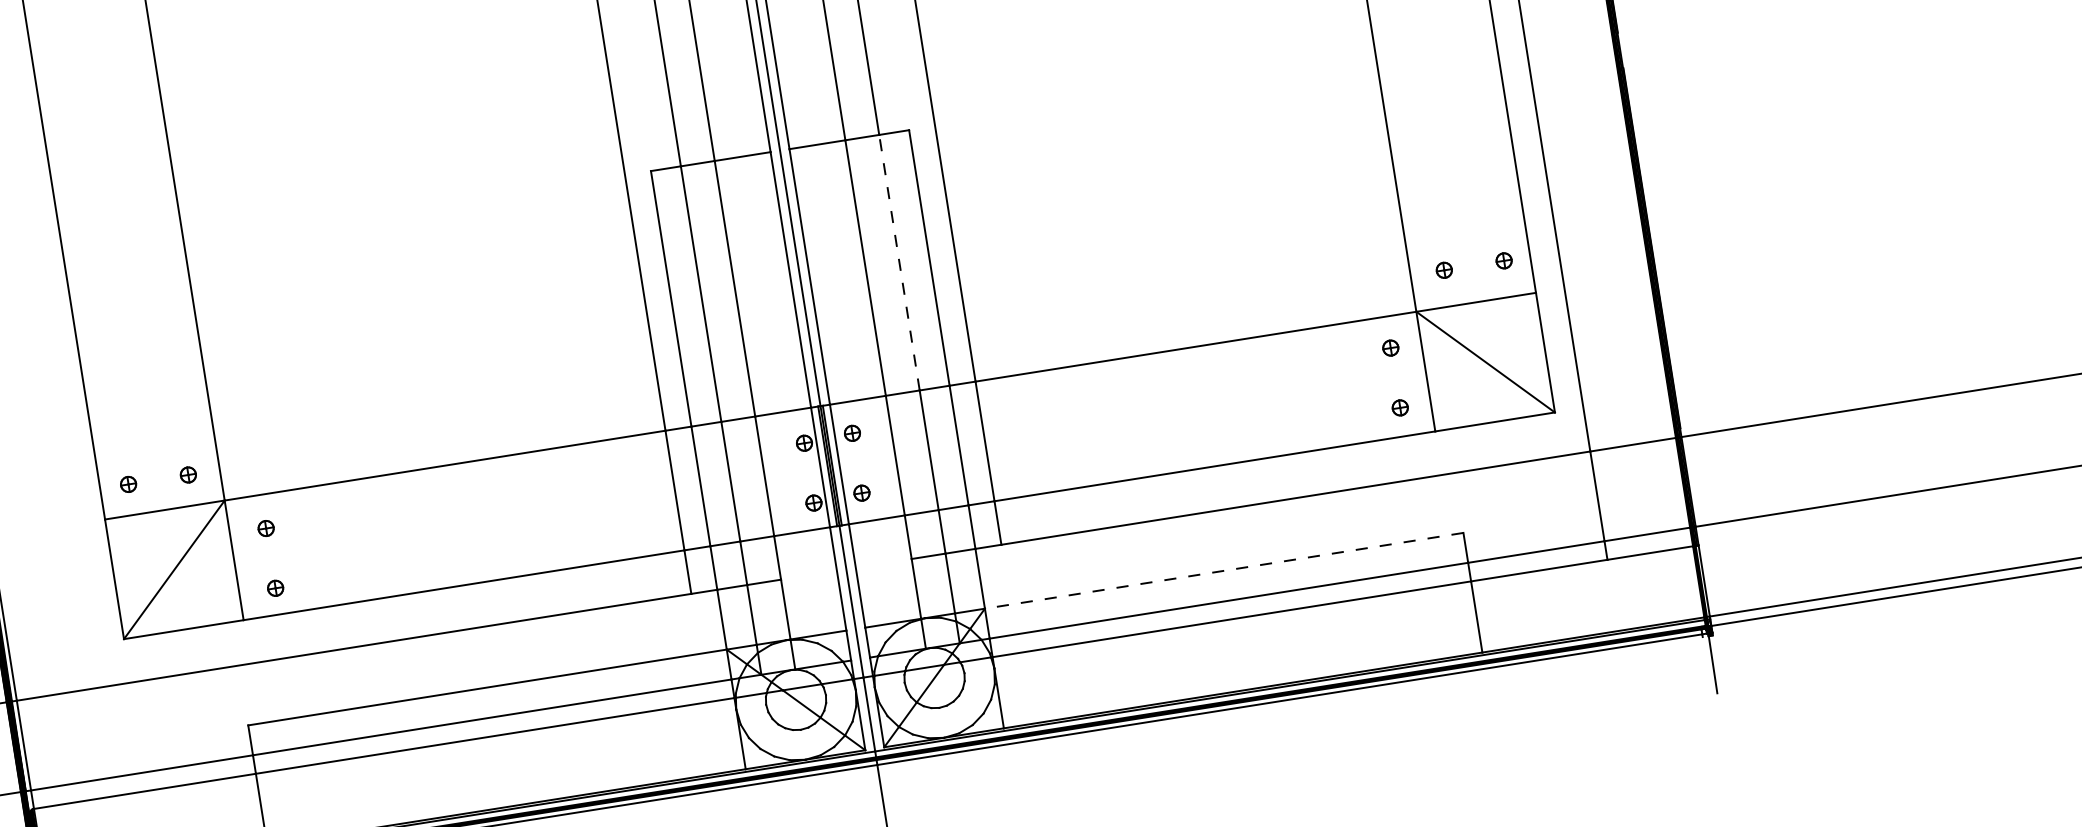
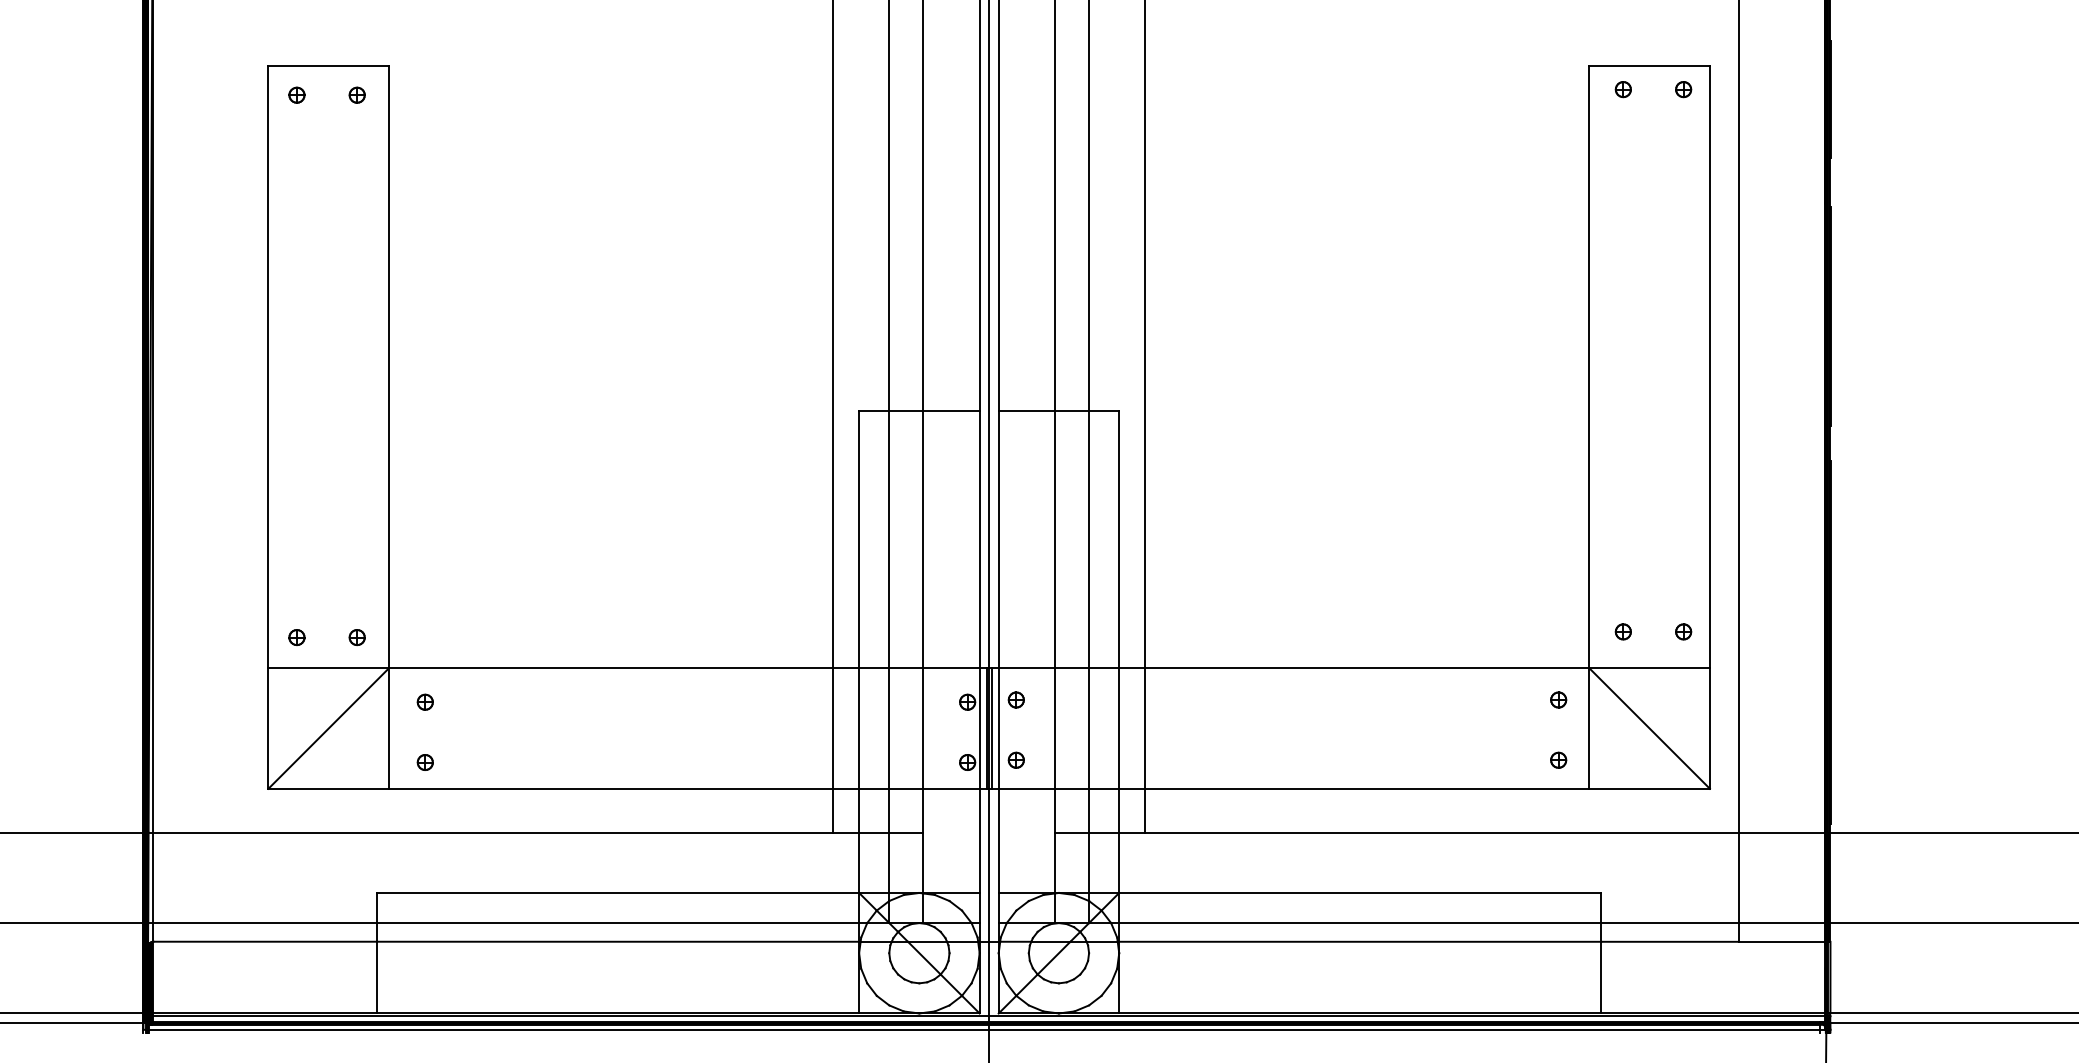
line: (899, 262) -> (1089, 539), dashed -> solid
line: (1223, 570) -> (1359, 892), dashed -> solid

